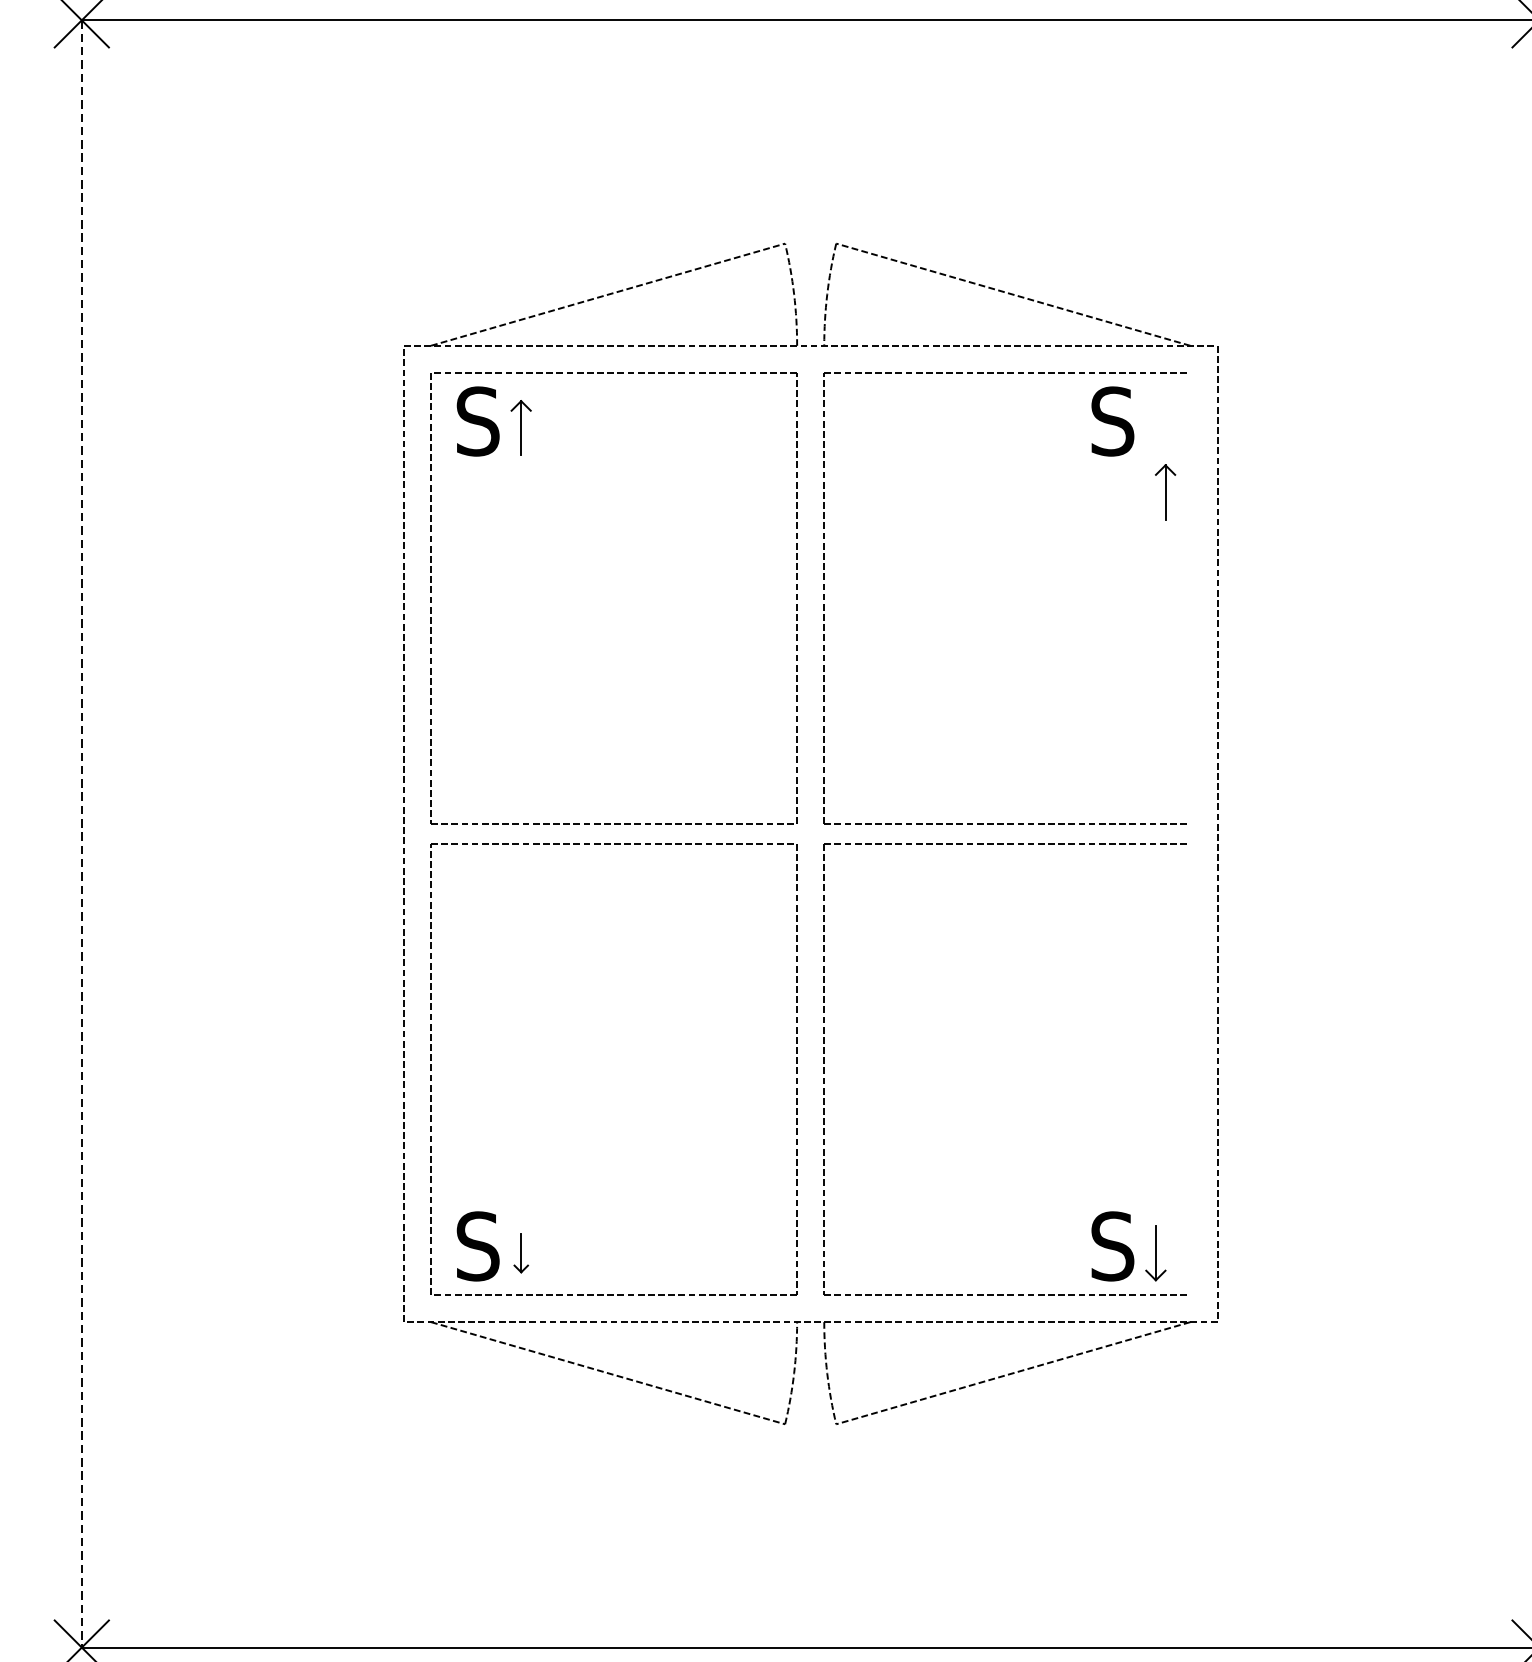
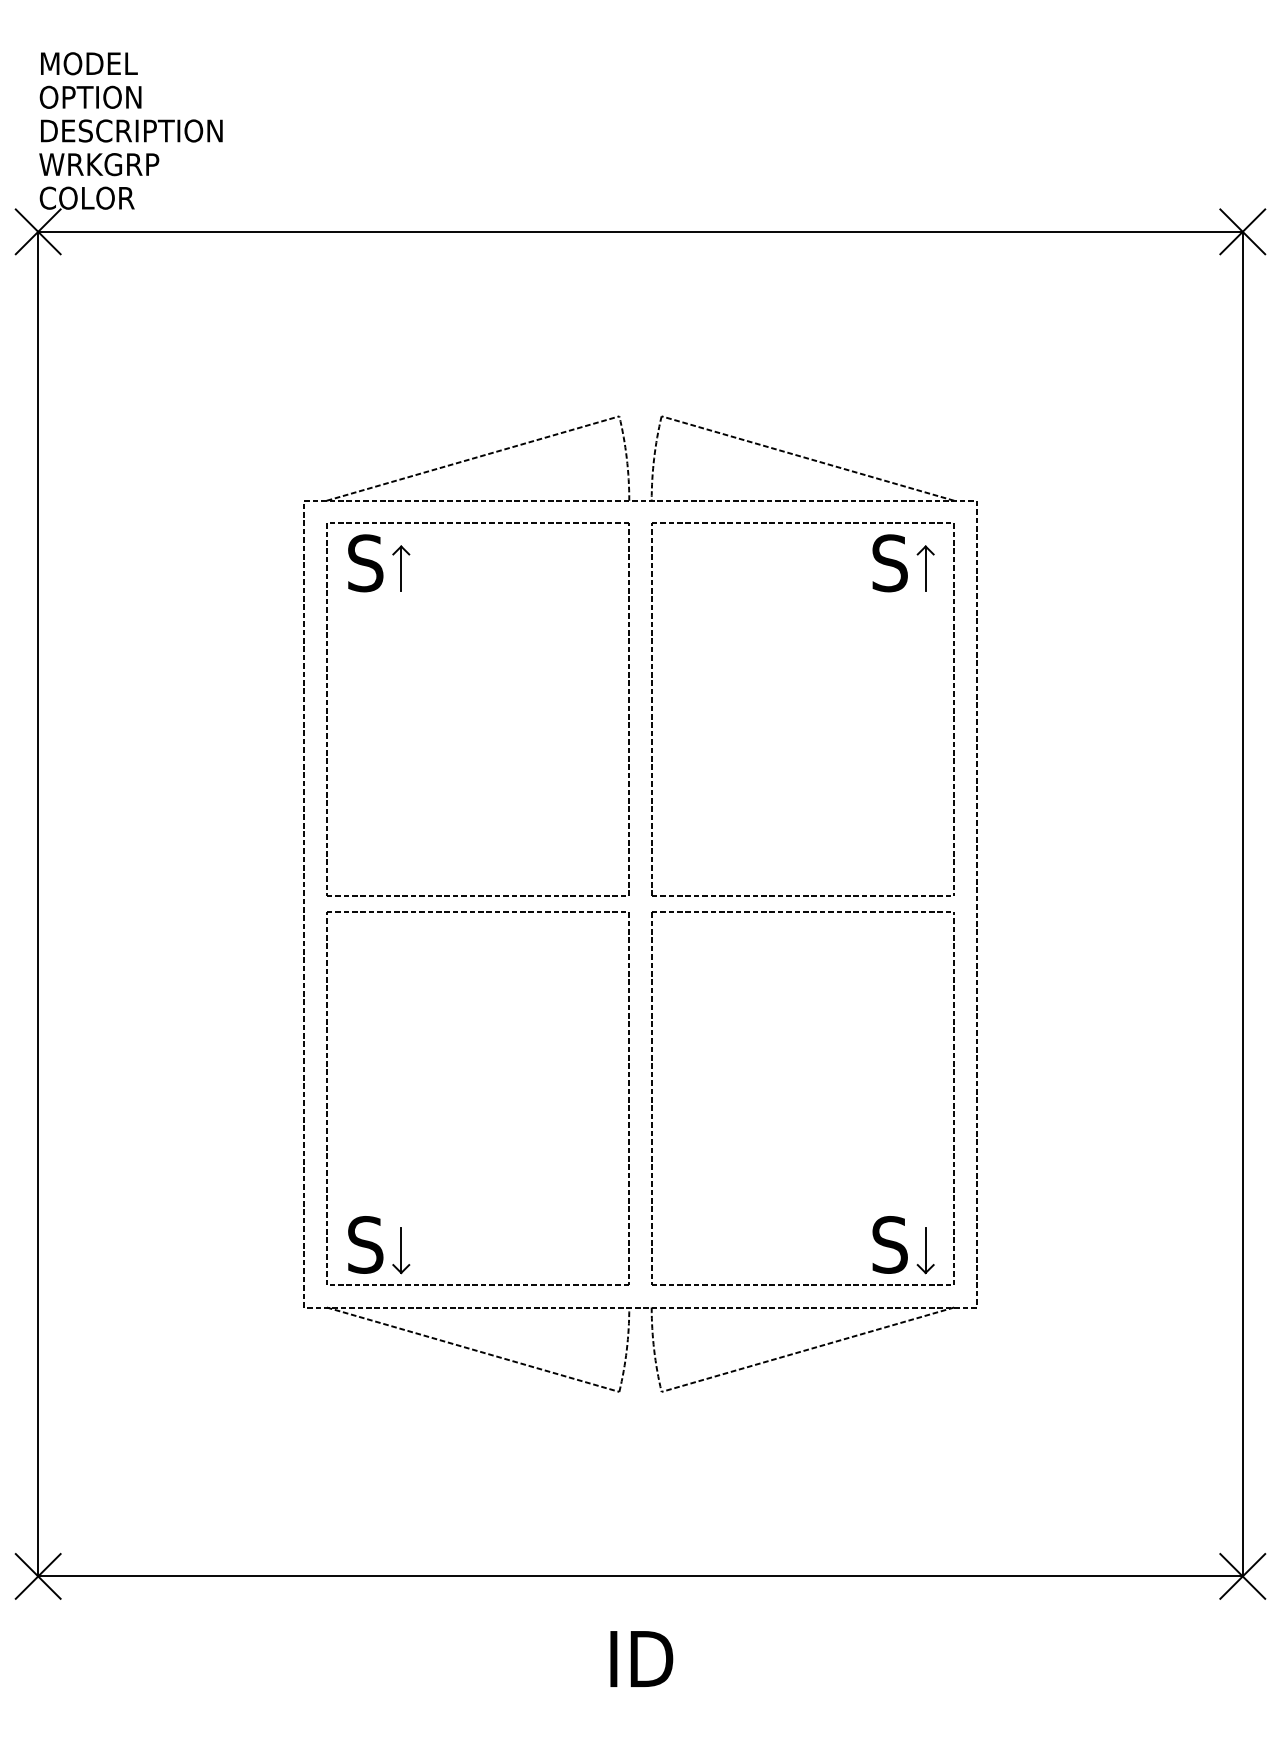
part: (1165, 491) -> (925, 568), moved
line: (1190, 598) -> (954, 709), added
line: (82, 834) -> (38, 904), dashed -> solid
line: (1190, 1069) -> (954, 1098), added
part: (521, 1253) -> (401, 1250), size x1.43

